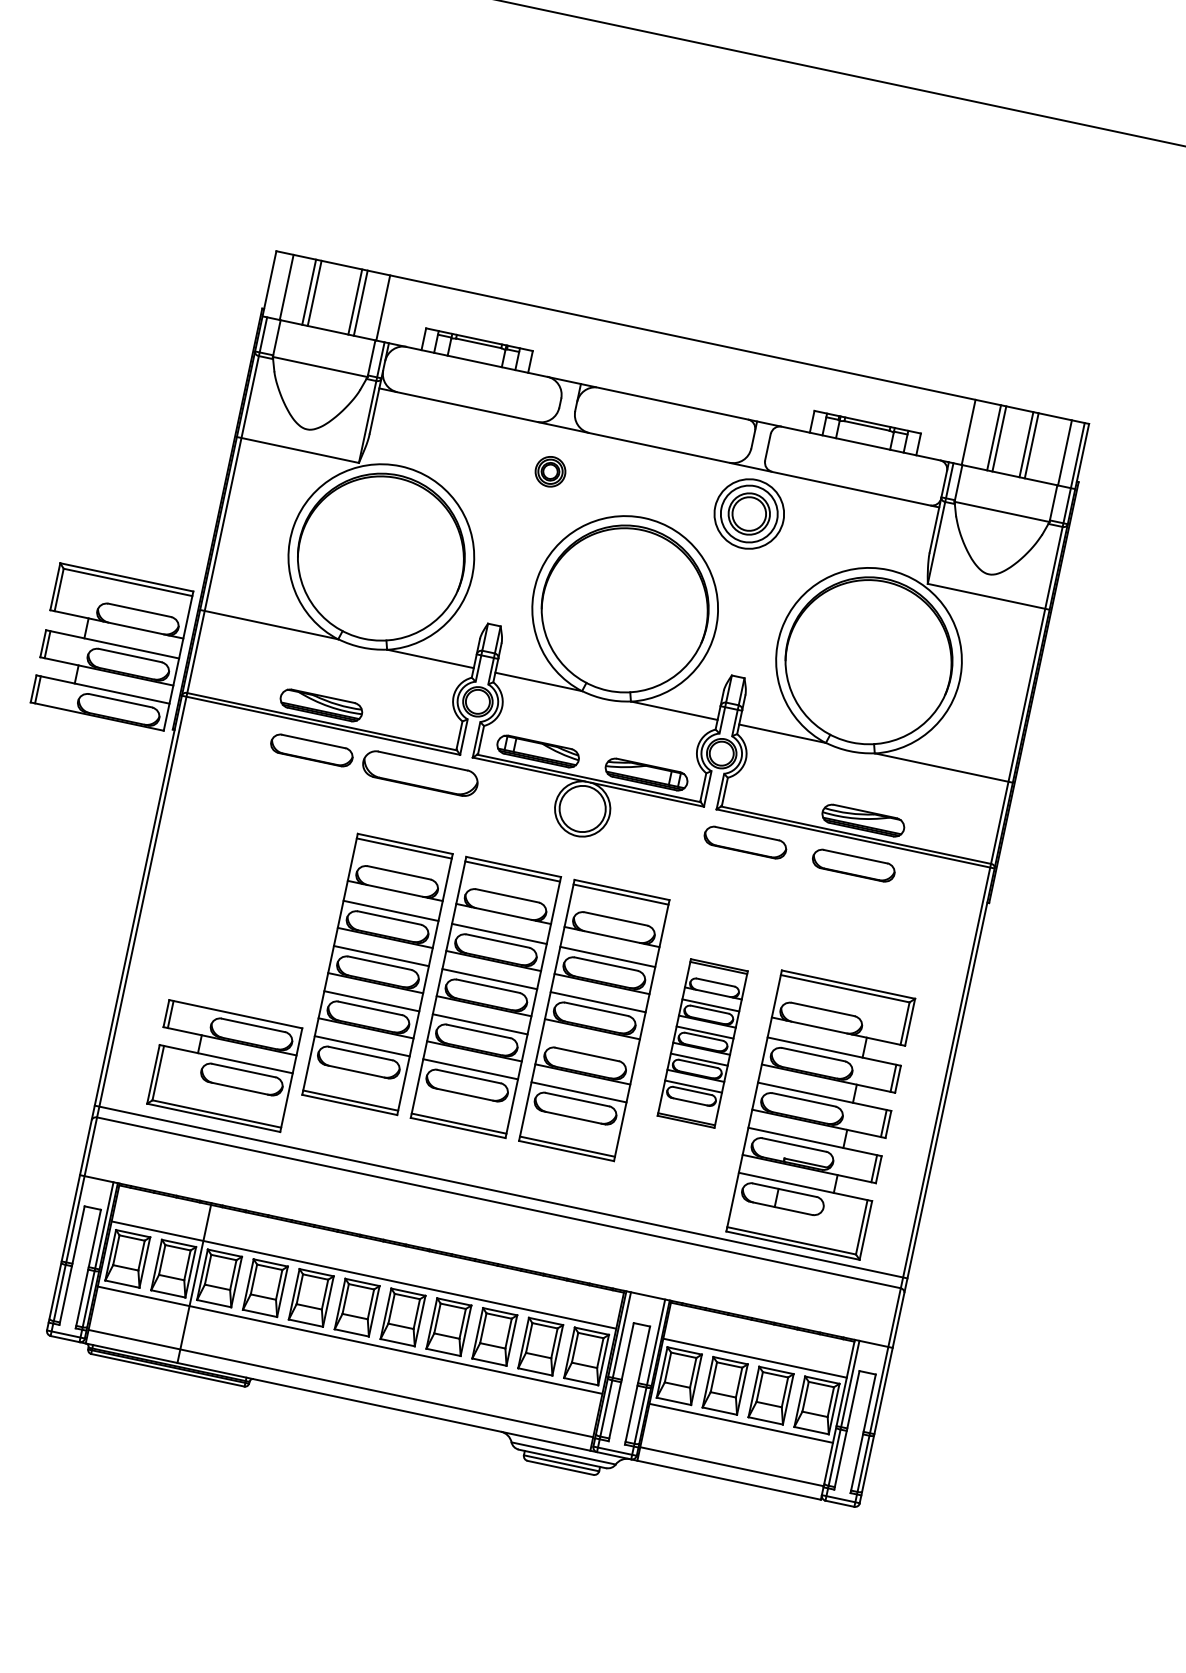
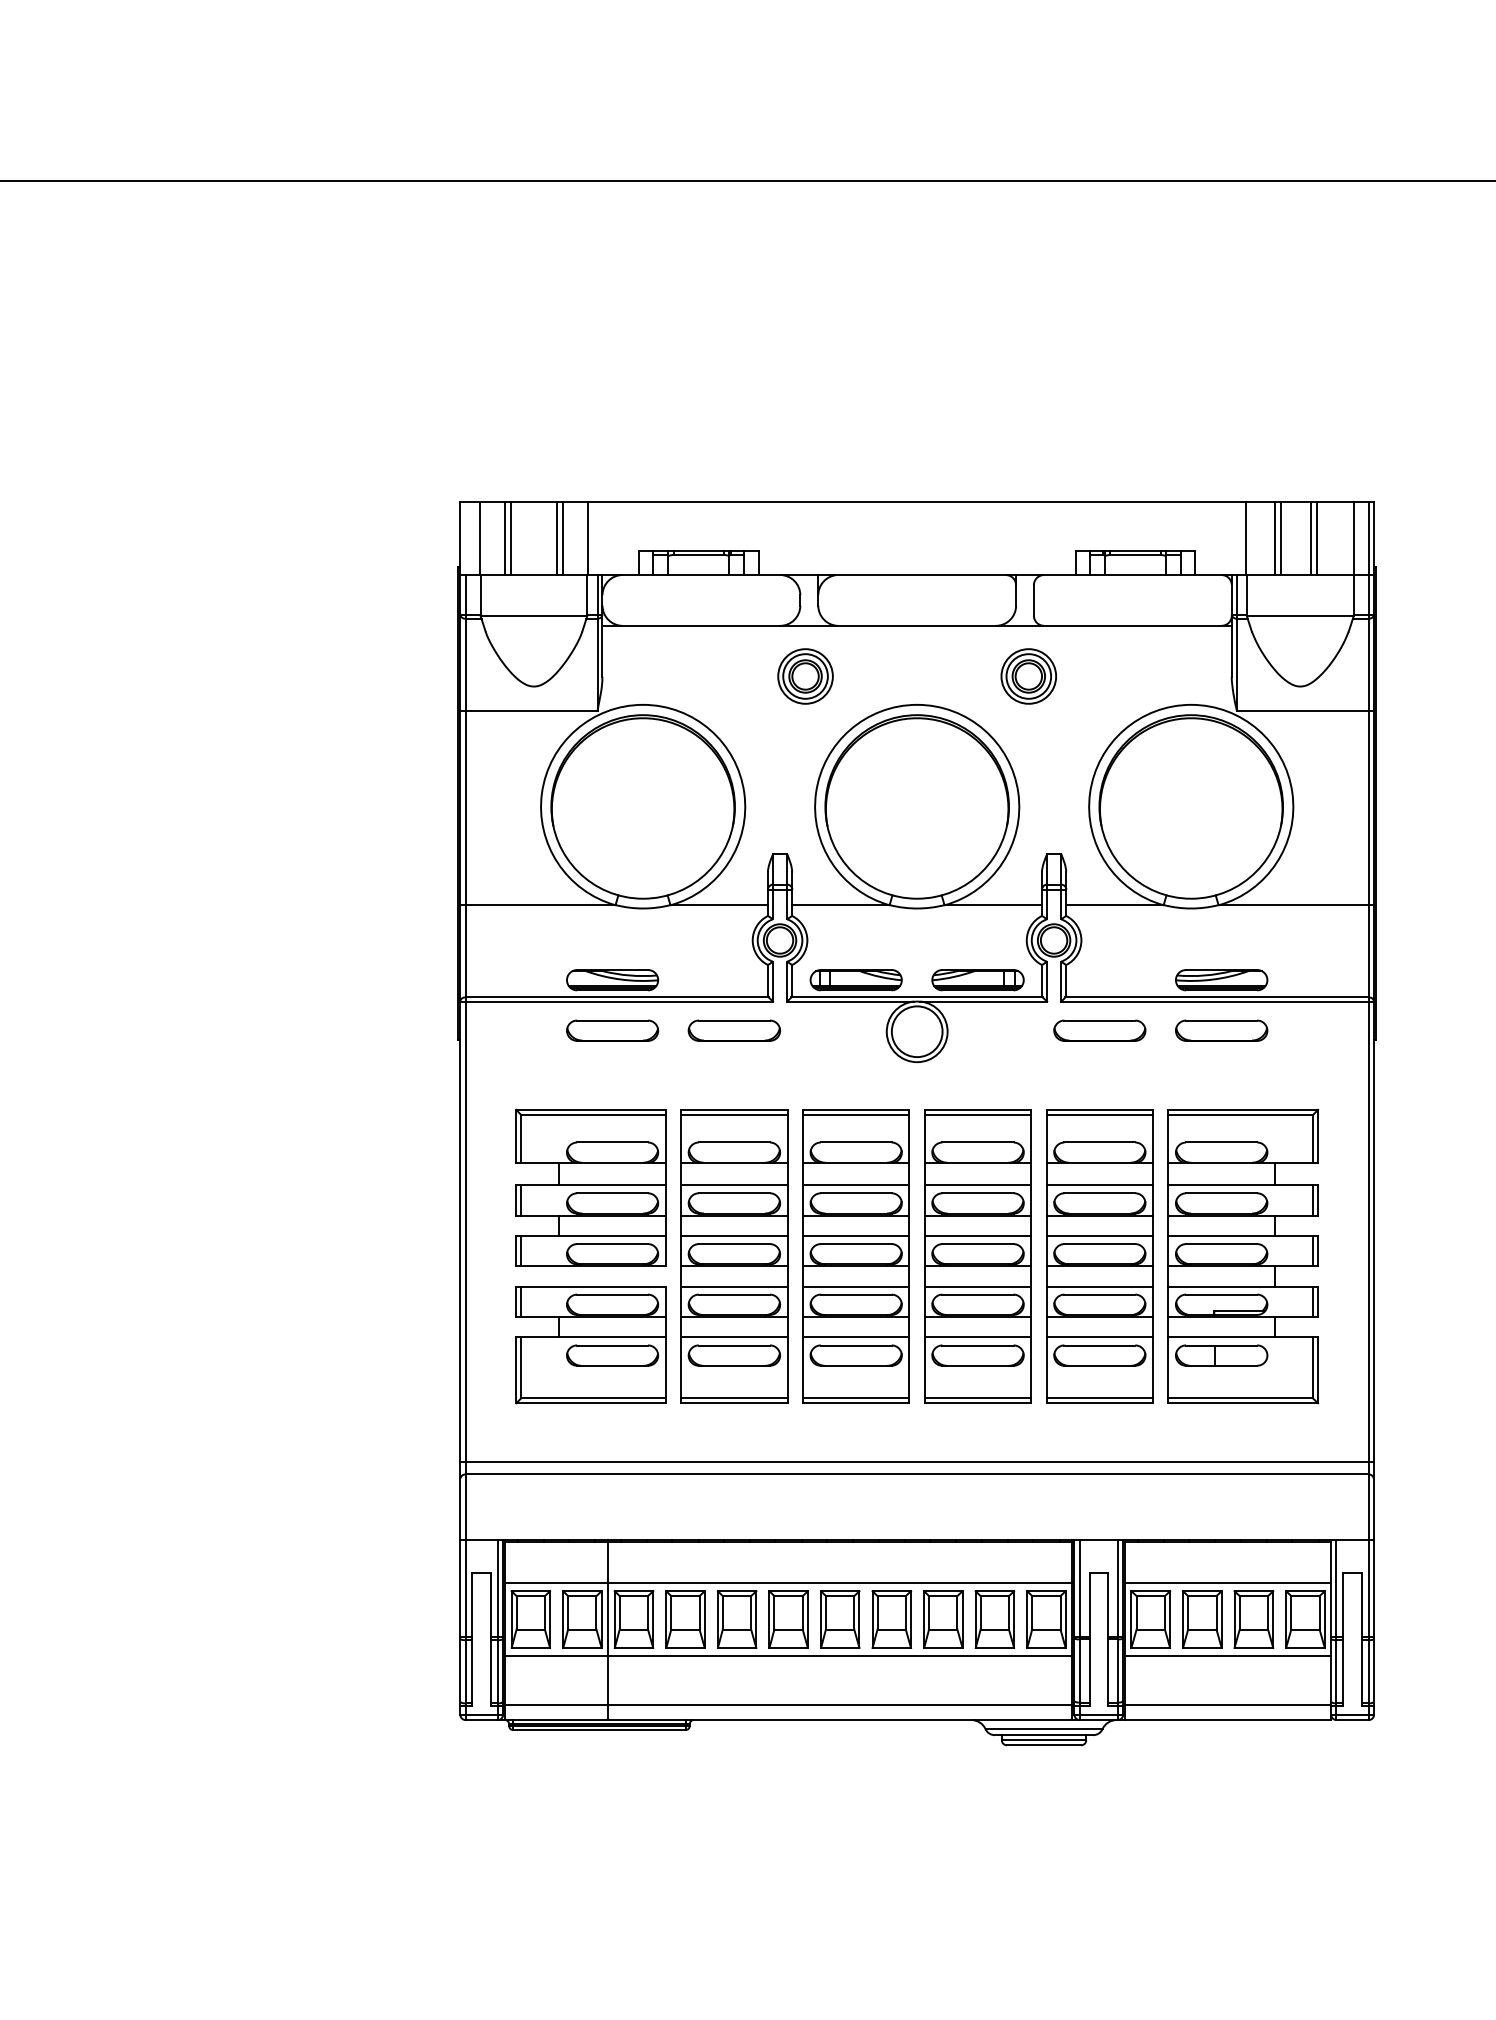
part: (550, 471) -> (805, 676), size x1.67
part: (748, 513) -> (1028, 676), size x0.71
part: (111, 646) -> (590, 1187), moved
part: (419, 773) -> (733, 1030), size x0.71
part: (702, 1043) -> (1099, 1256), size x1.67
line: (588, 1047) -> (977, 1286), added
part: (224, 1066) -> (590, 1345), moved
part: (821, 1115) -> (1243, 1256), moved

